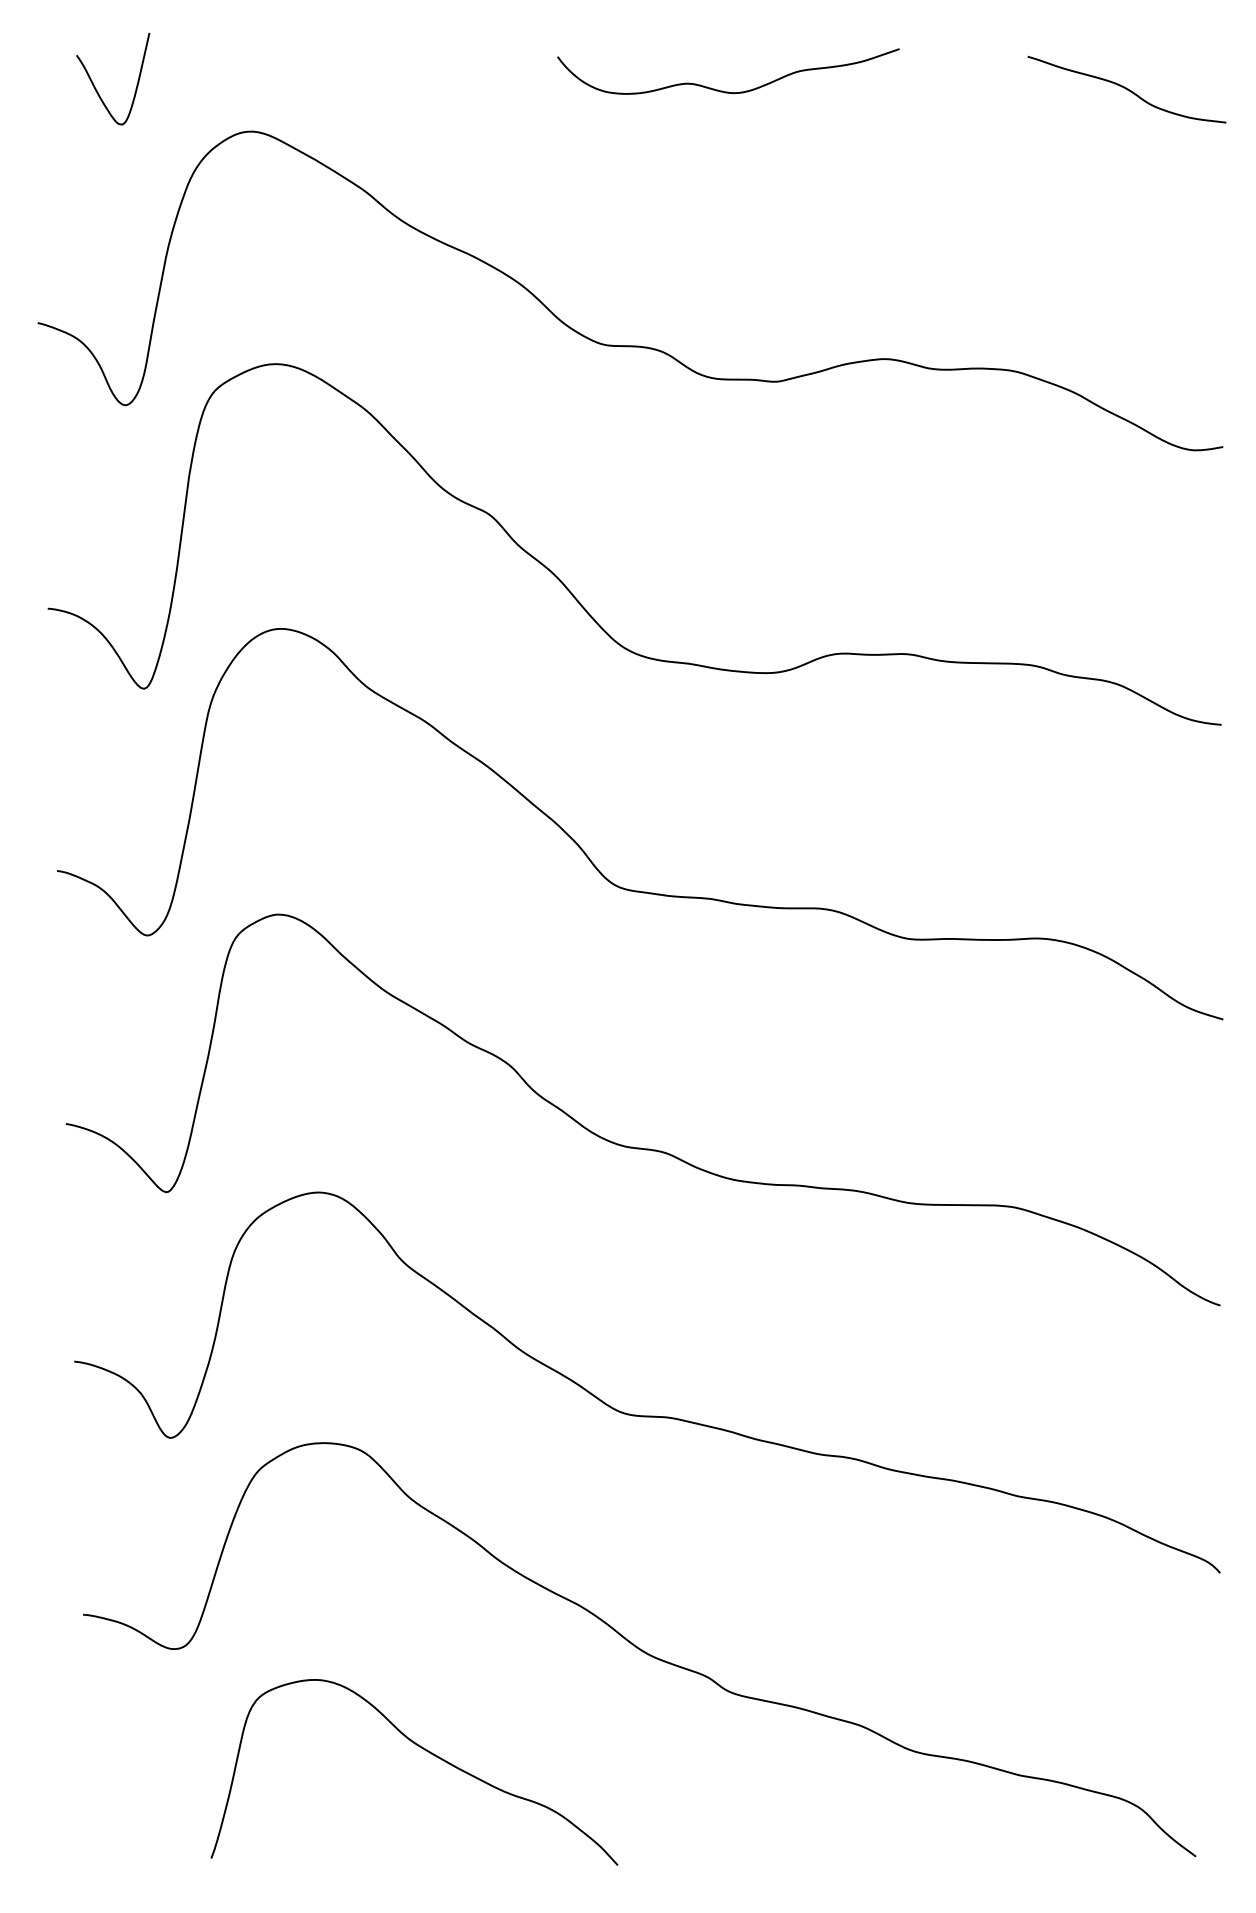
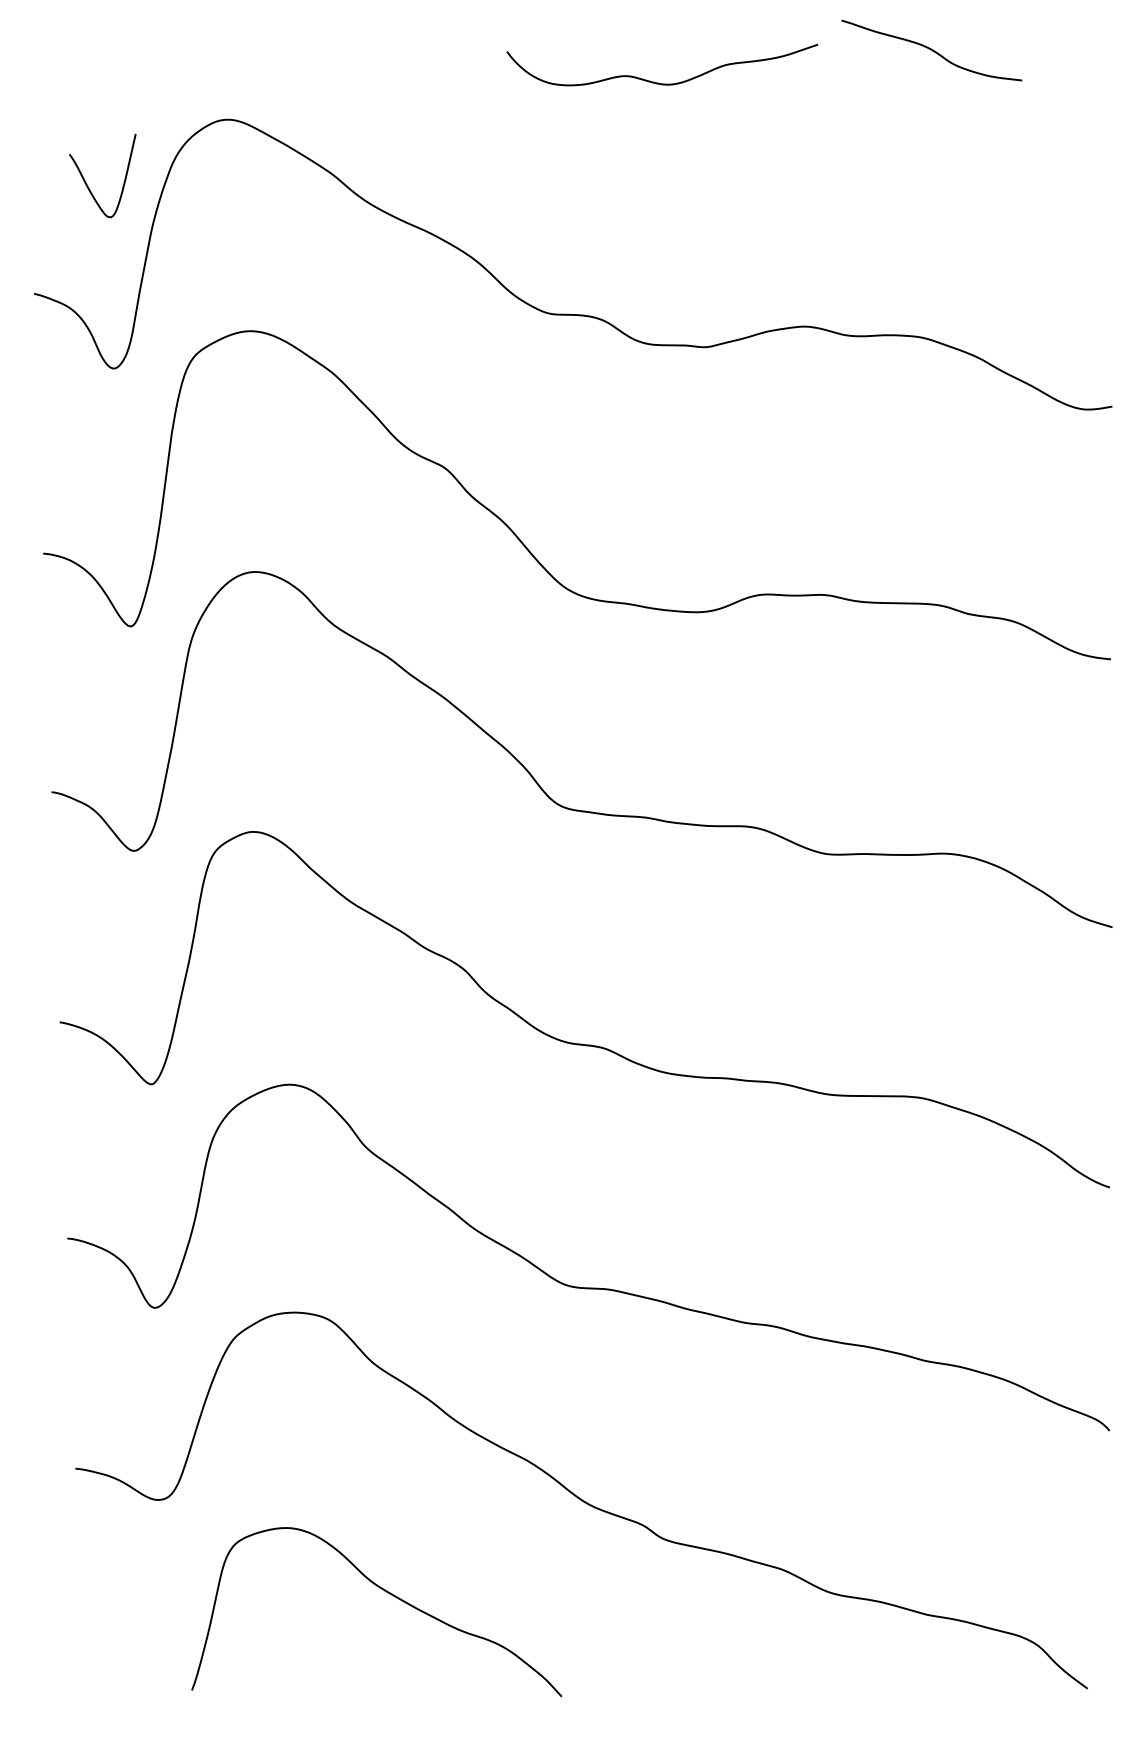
curve: (95, 86) -> (86, 182), moved
curve: (1126, 89) -> (931, 50), moved

